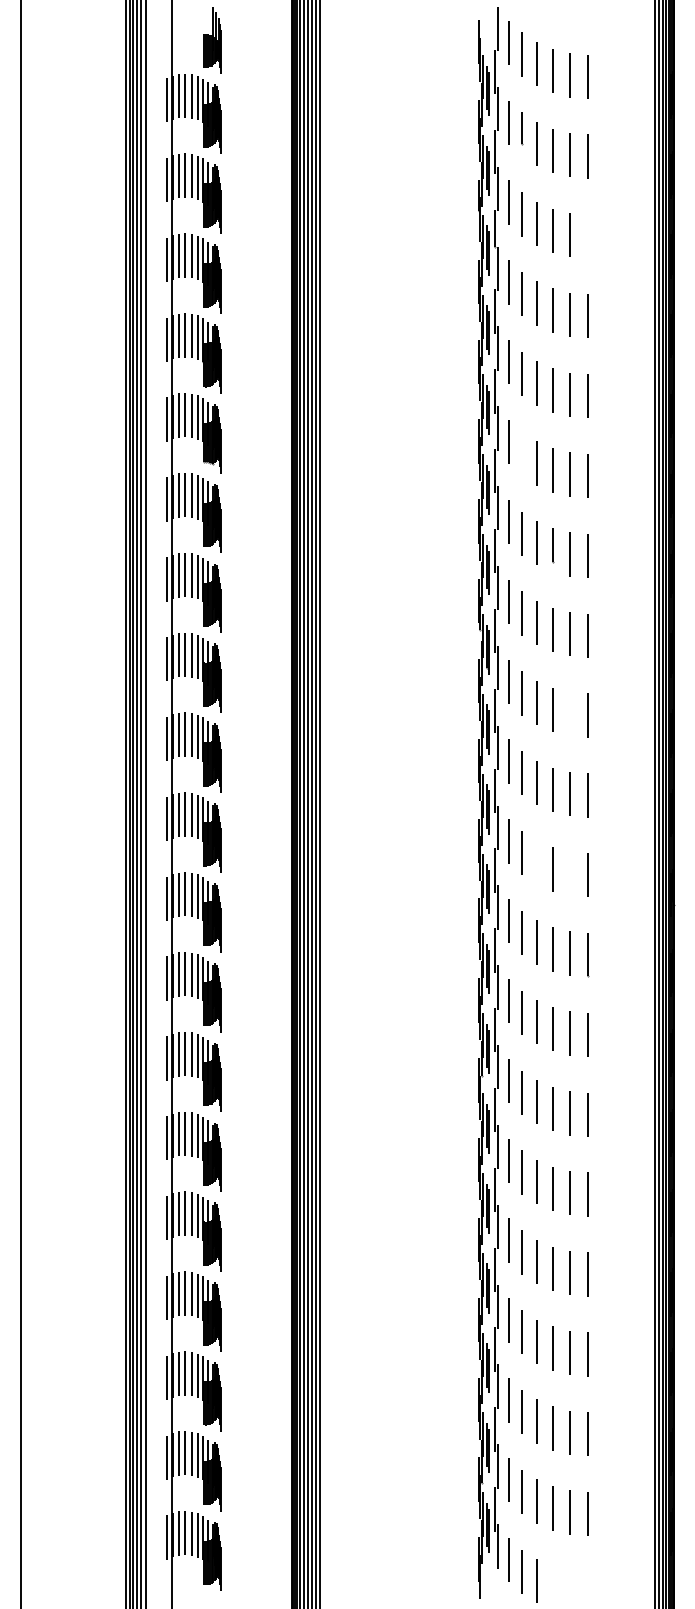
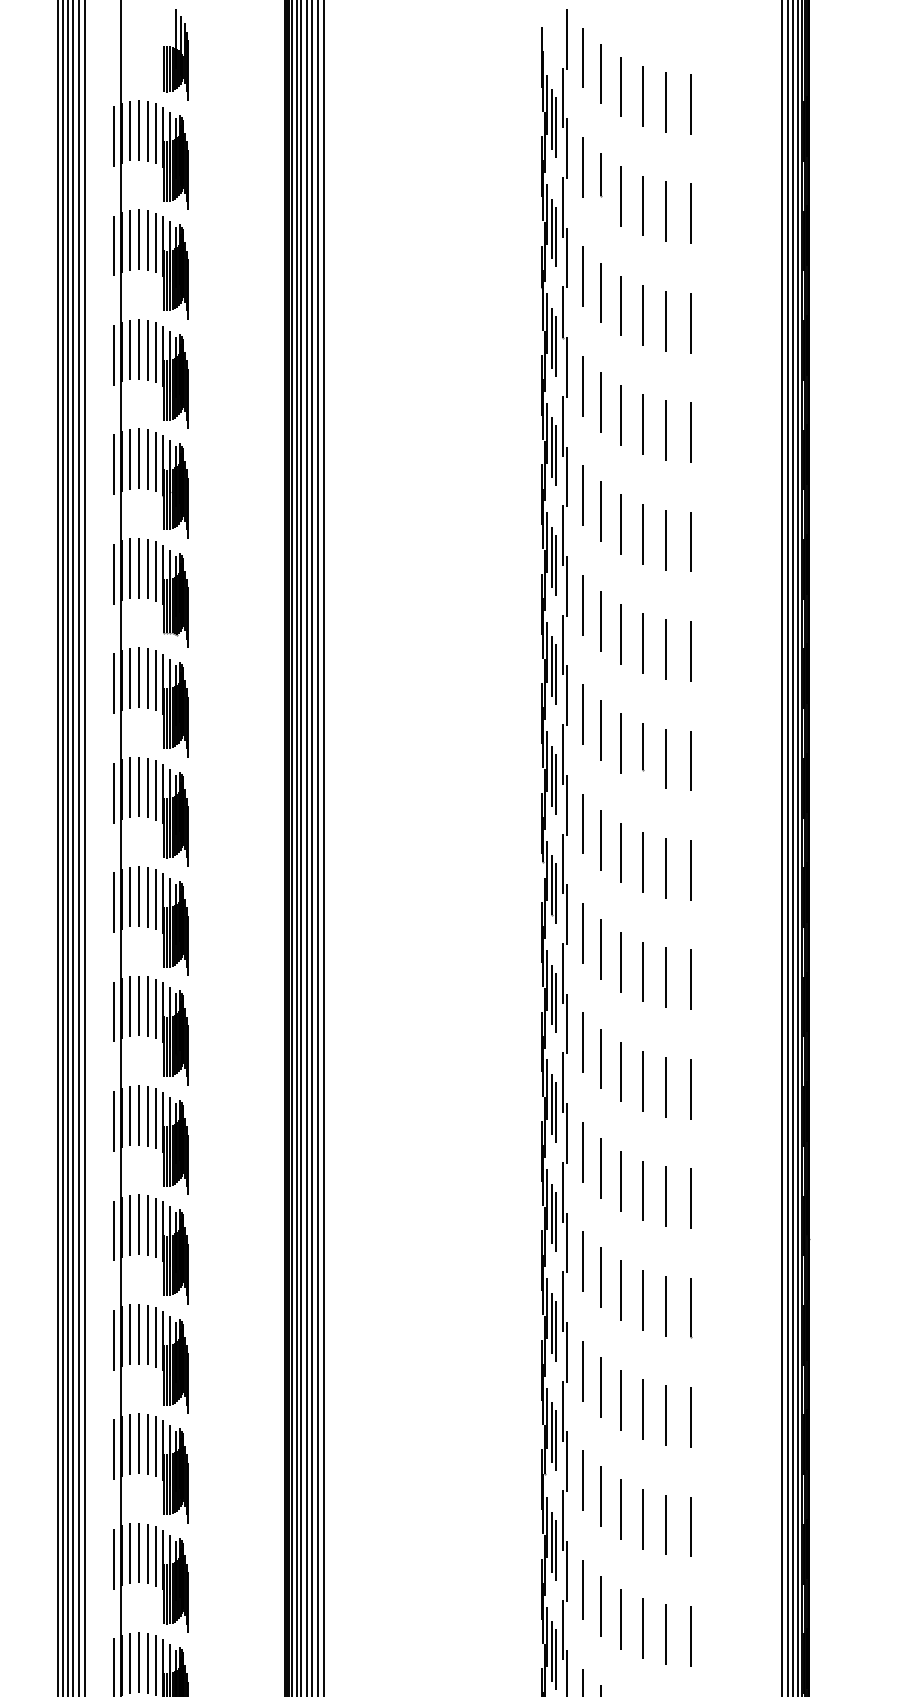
line: (587, 236) -> (690, 323), added
line: (522, 453) -> (601, 620), added
line: (570, 713) -> (666, 977), added
line: (536, 862) -> (620, 1181), added
line: (570, 873) -> (666, 1196), added

